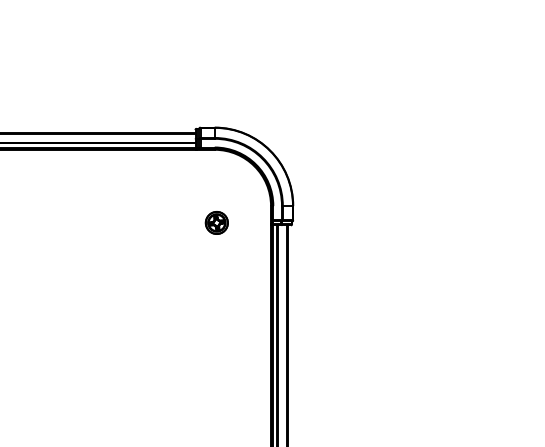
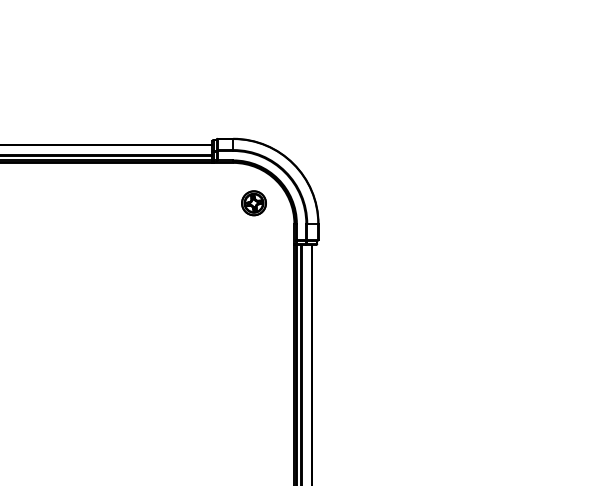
part: (216, 222) -> (253, 202), moved

